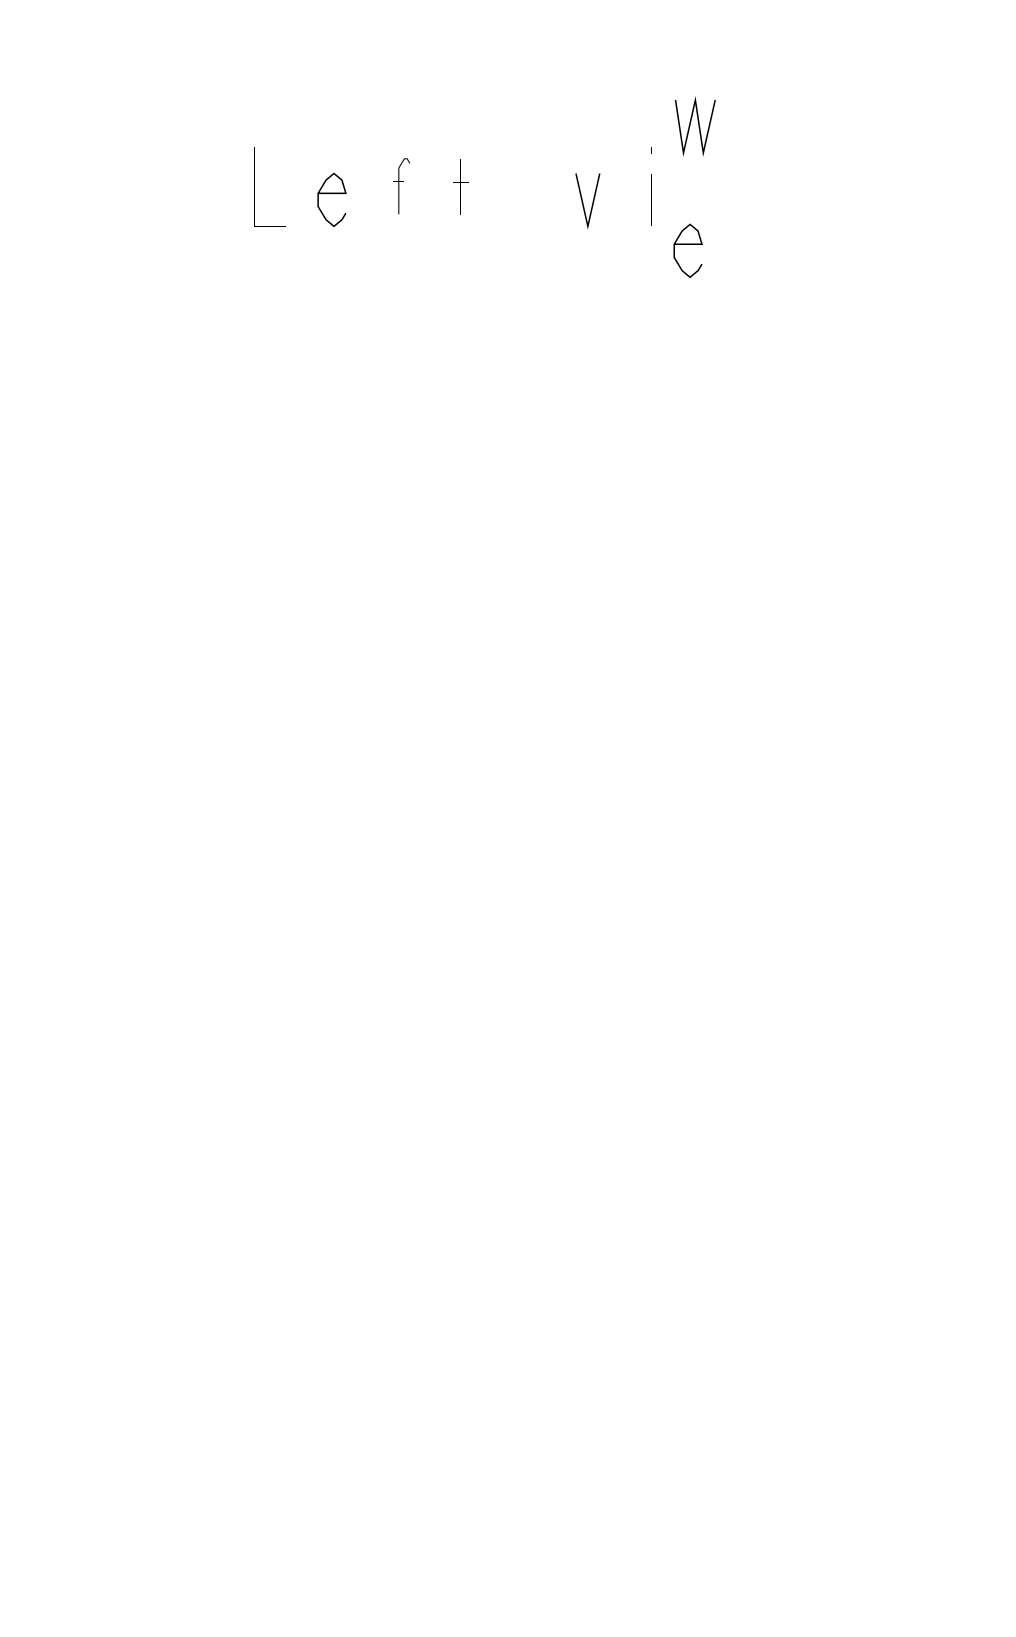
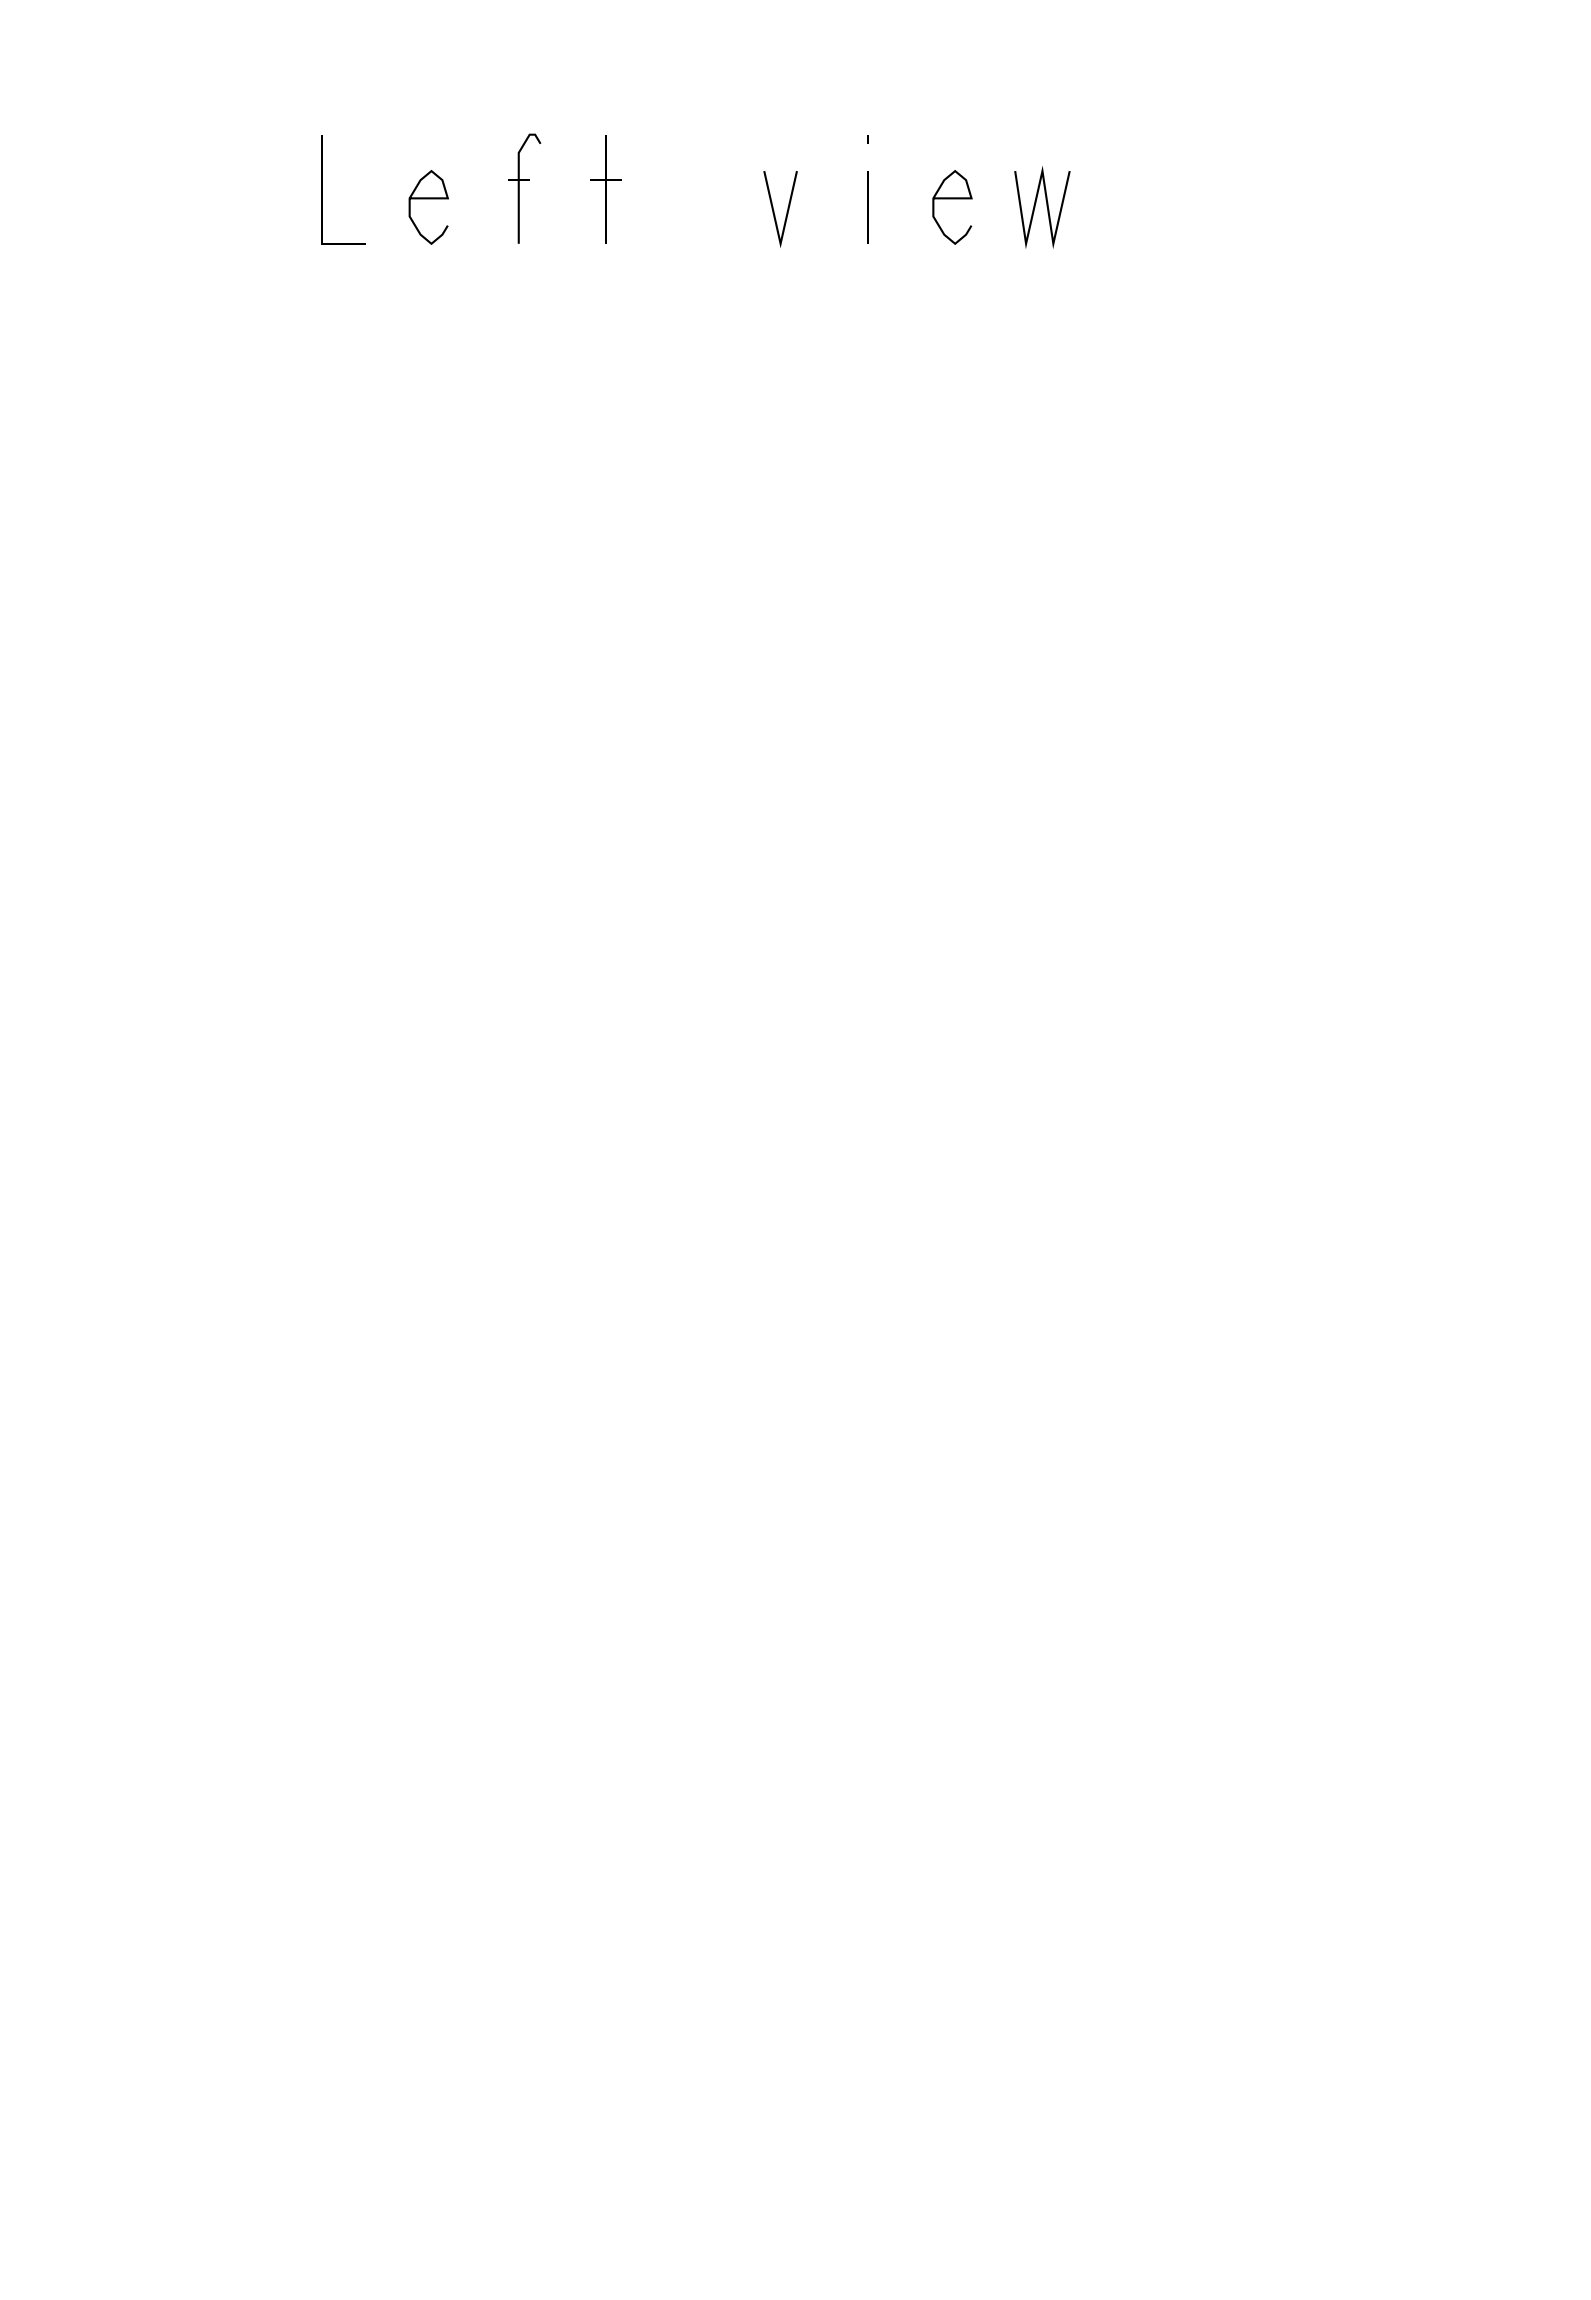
line: (698, 126) -> (1046, 207), moved
part: (401, 186) -> (524, 188), size x1.43
part: (460, 186) -> (605, 189), size x1.43
curve: (688, 245) -> (952, 199), moved

